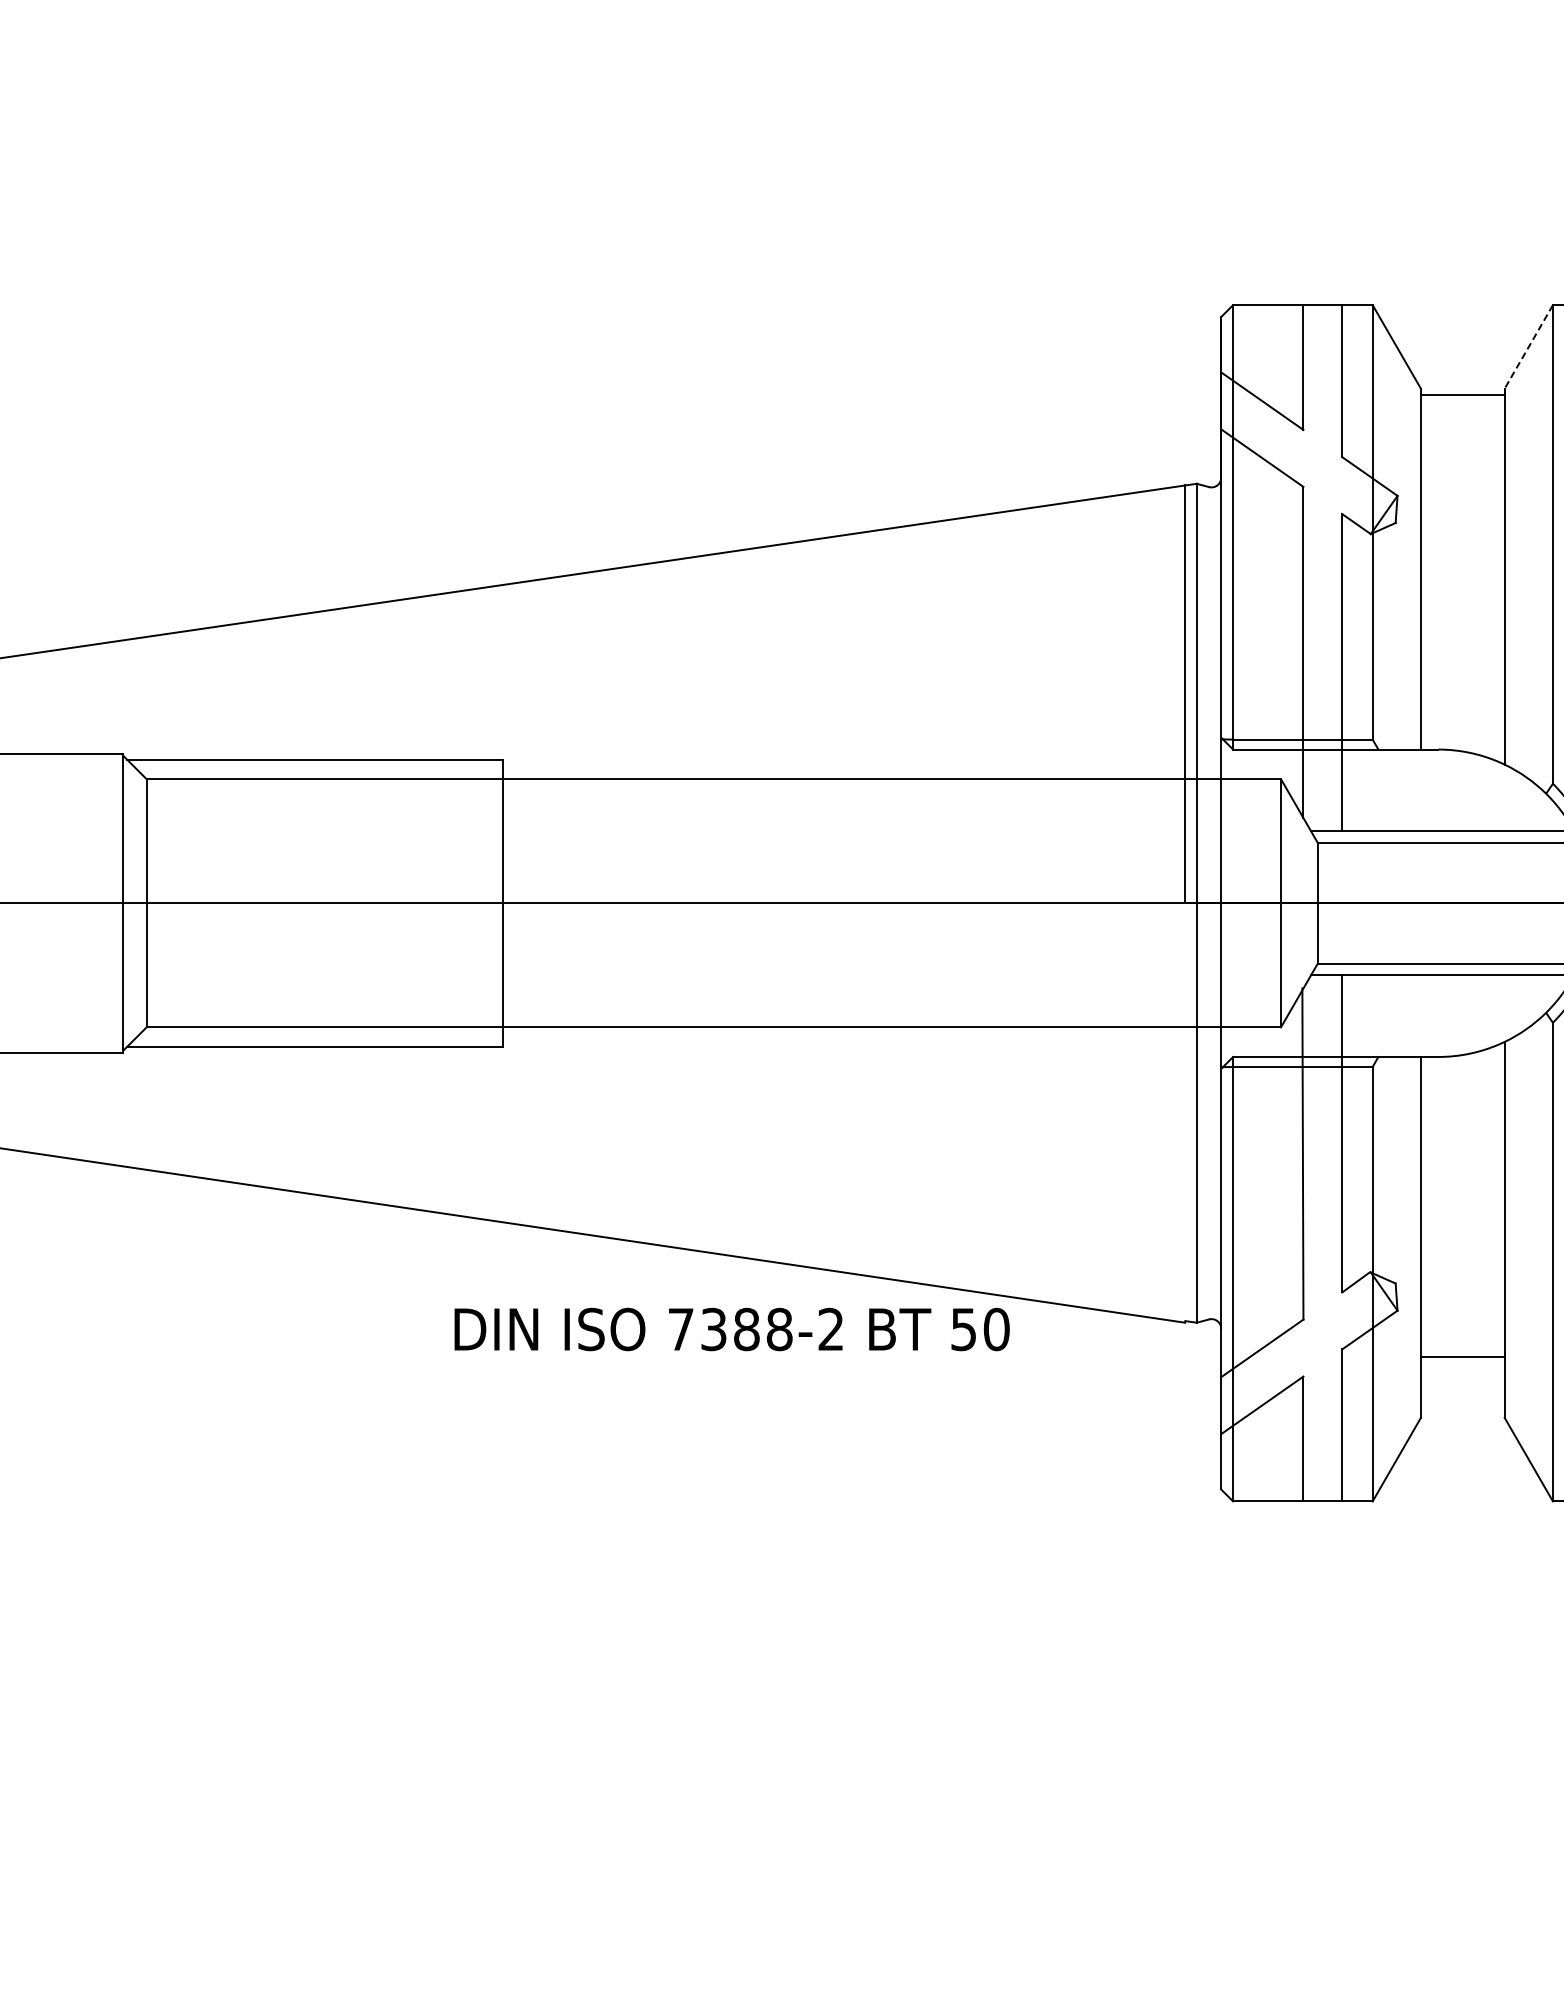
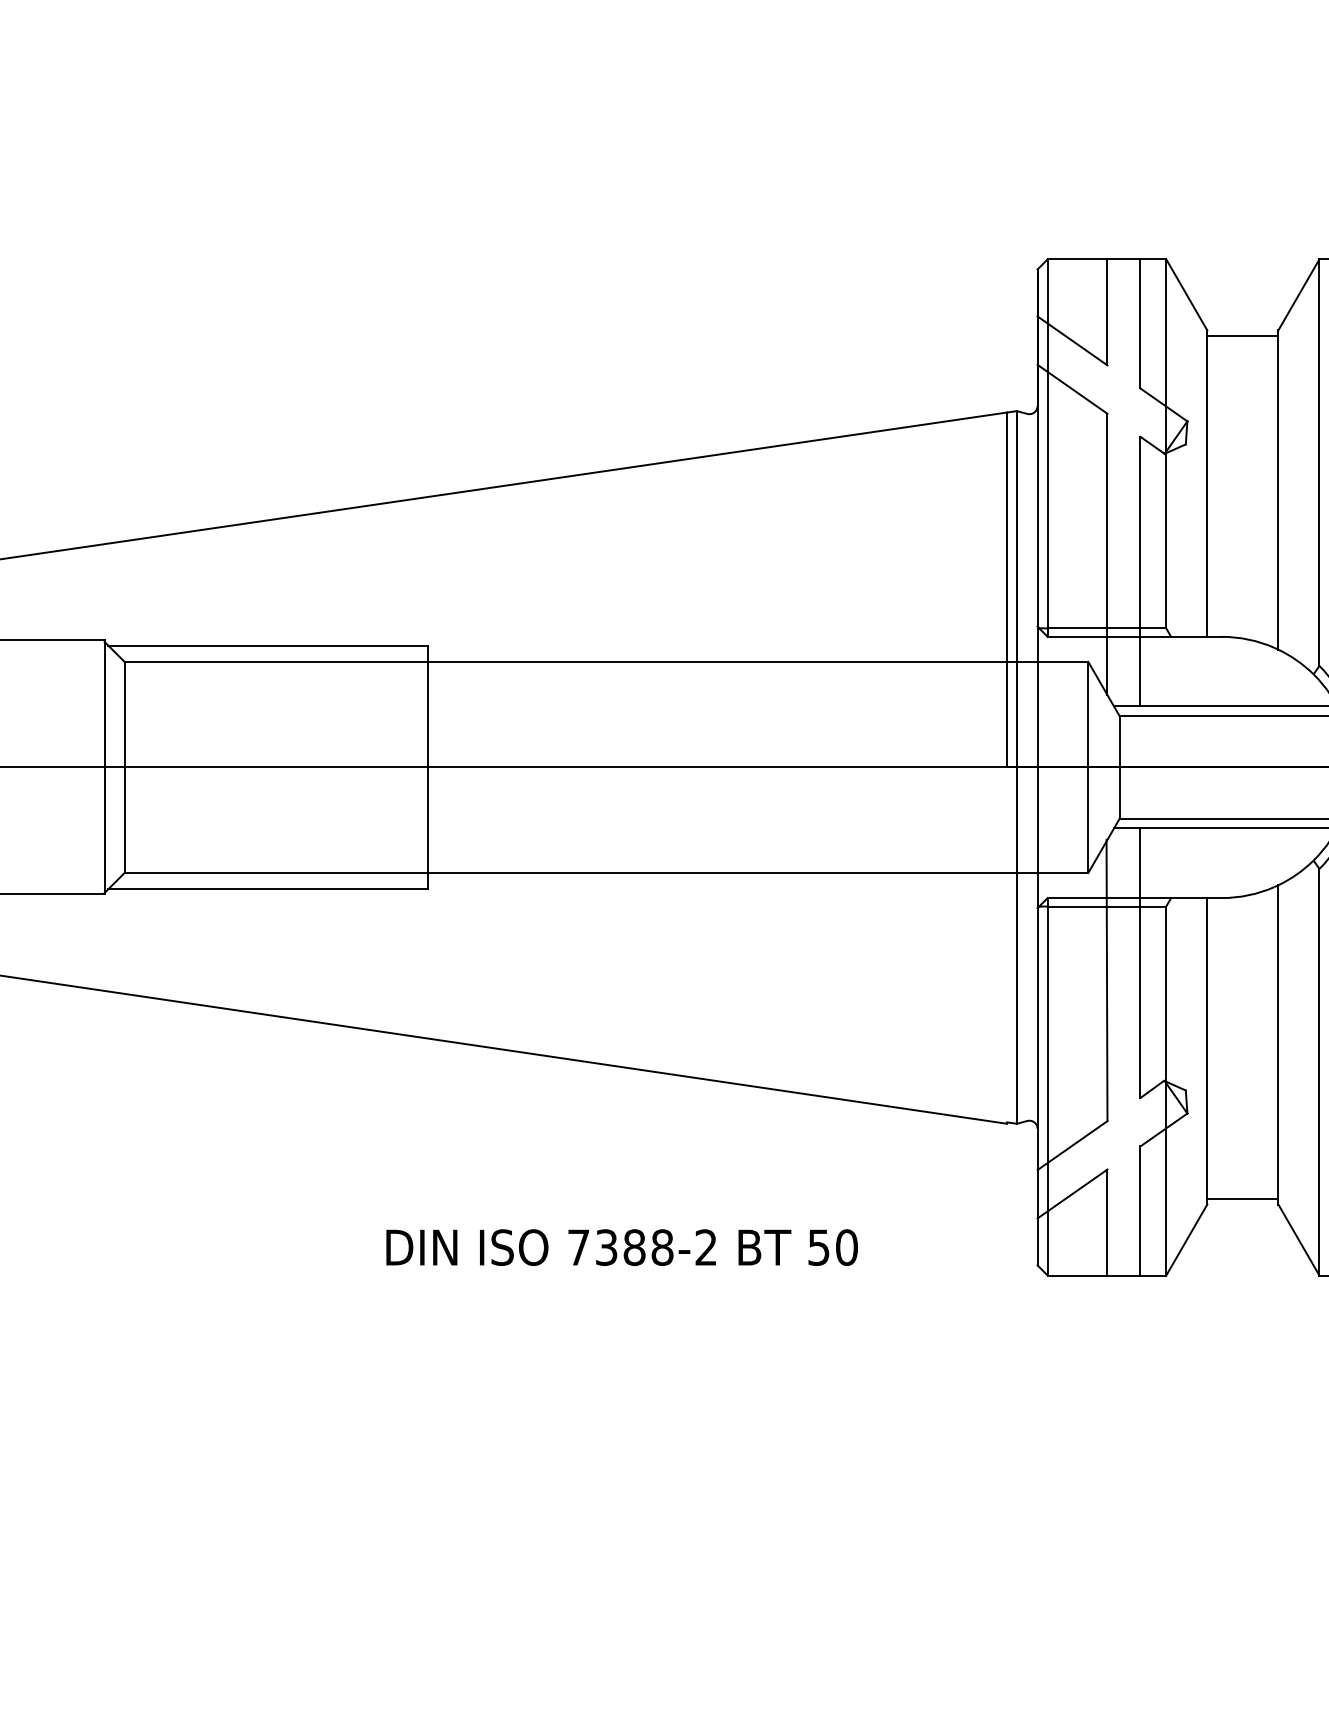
line: (1528, 347) -> (1298, 295), dashed -> solid
text: (731, 1329) -> (621, 1247), moved
line: (1462, 1356) -> (1242, 1199), moved

